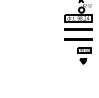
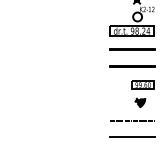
line: (78, 71) -> (132, 120), added
line: (78, 81) -> (132, 137), added

